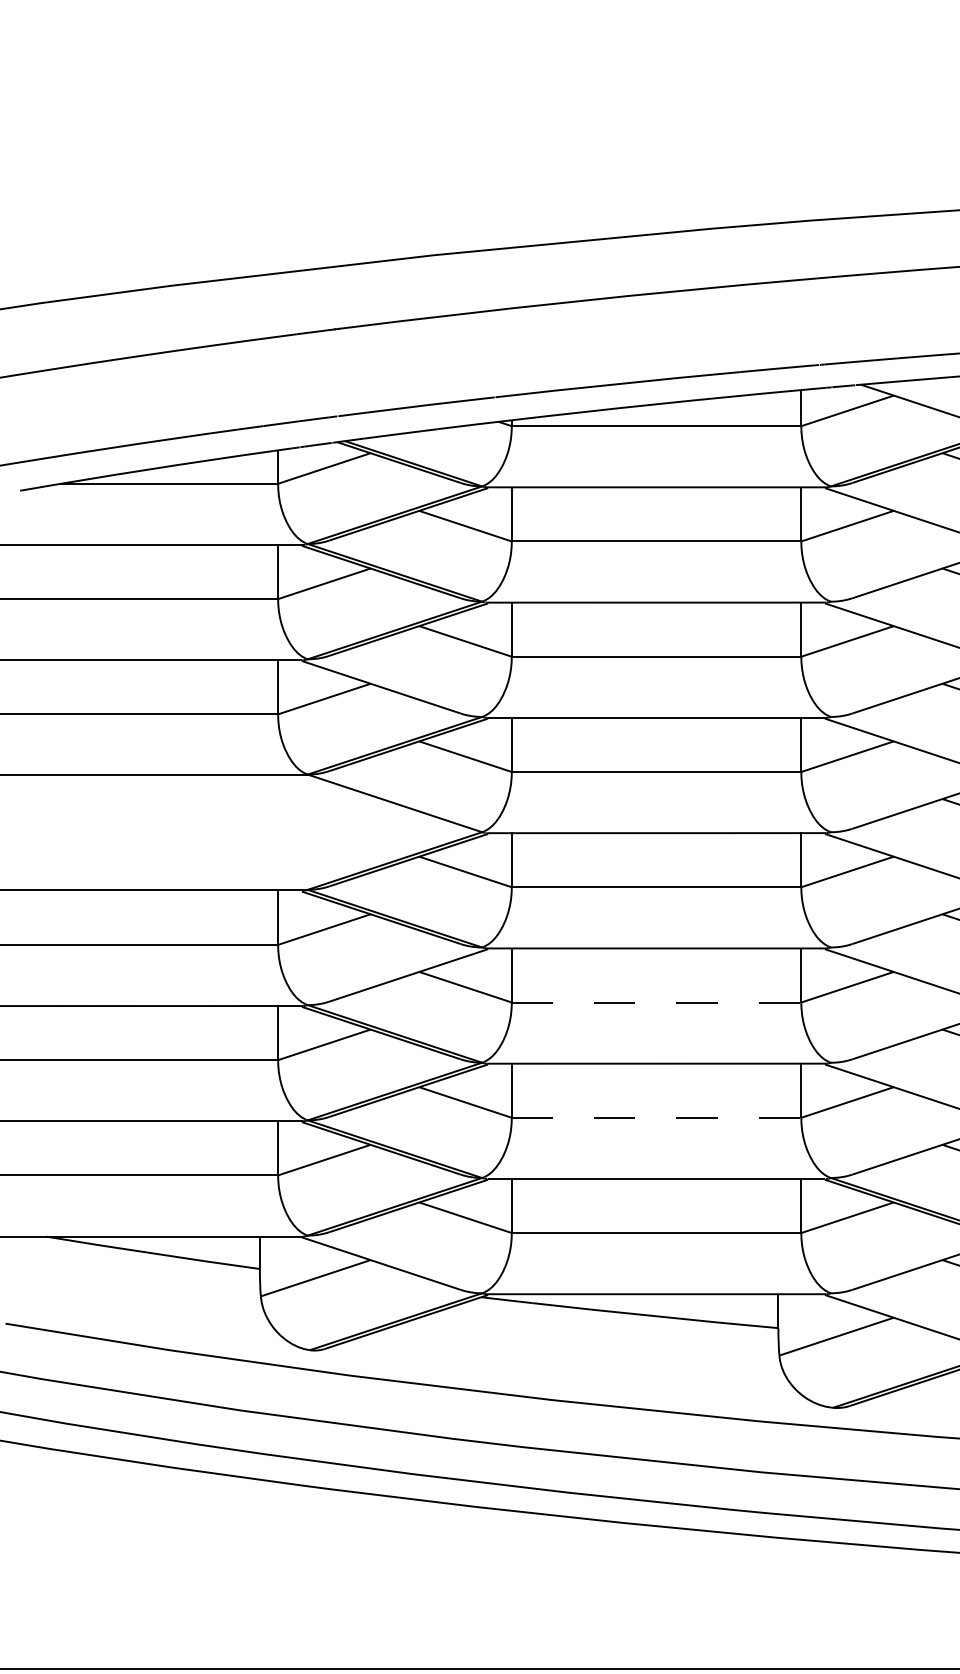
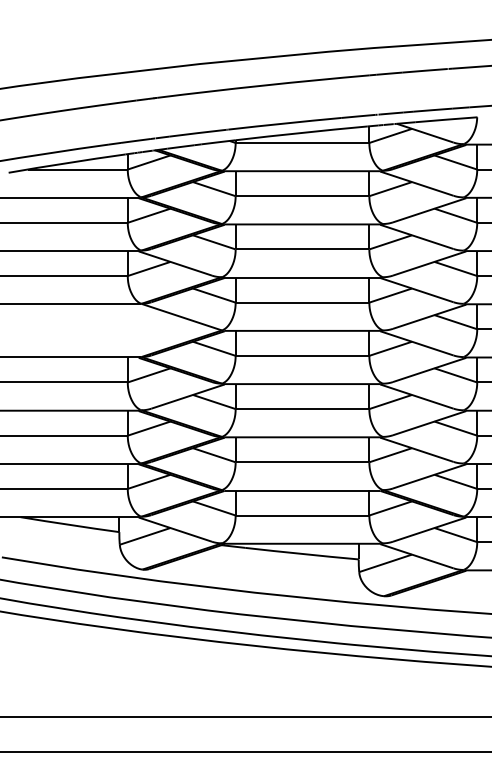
line: (656, 1003) -> (302, 409), dashed -> solid
line: (656, 1118) -> (302, 462), dashed -> solid

